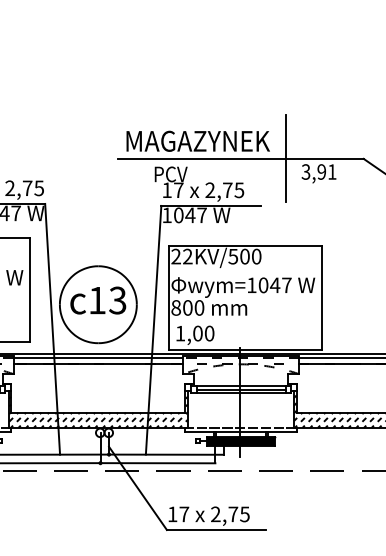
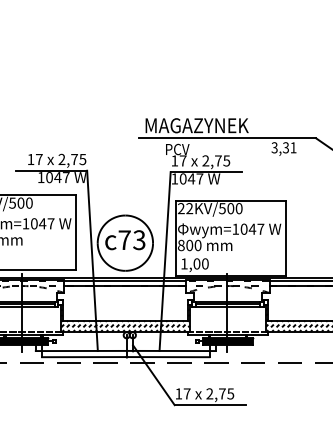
line: (286, 159) -> (260, 138), removed
text: (321, 171) -> (285, 147), 3,91 -> 3,31
text: (97, 299) -> (124, 239), c13 -> c73

